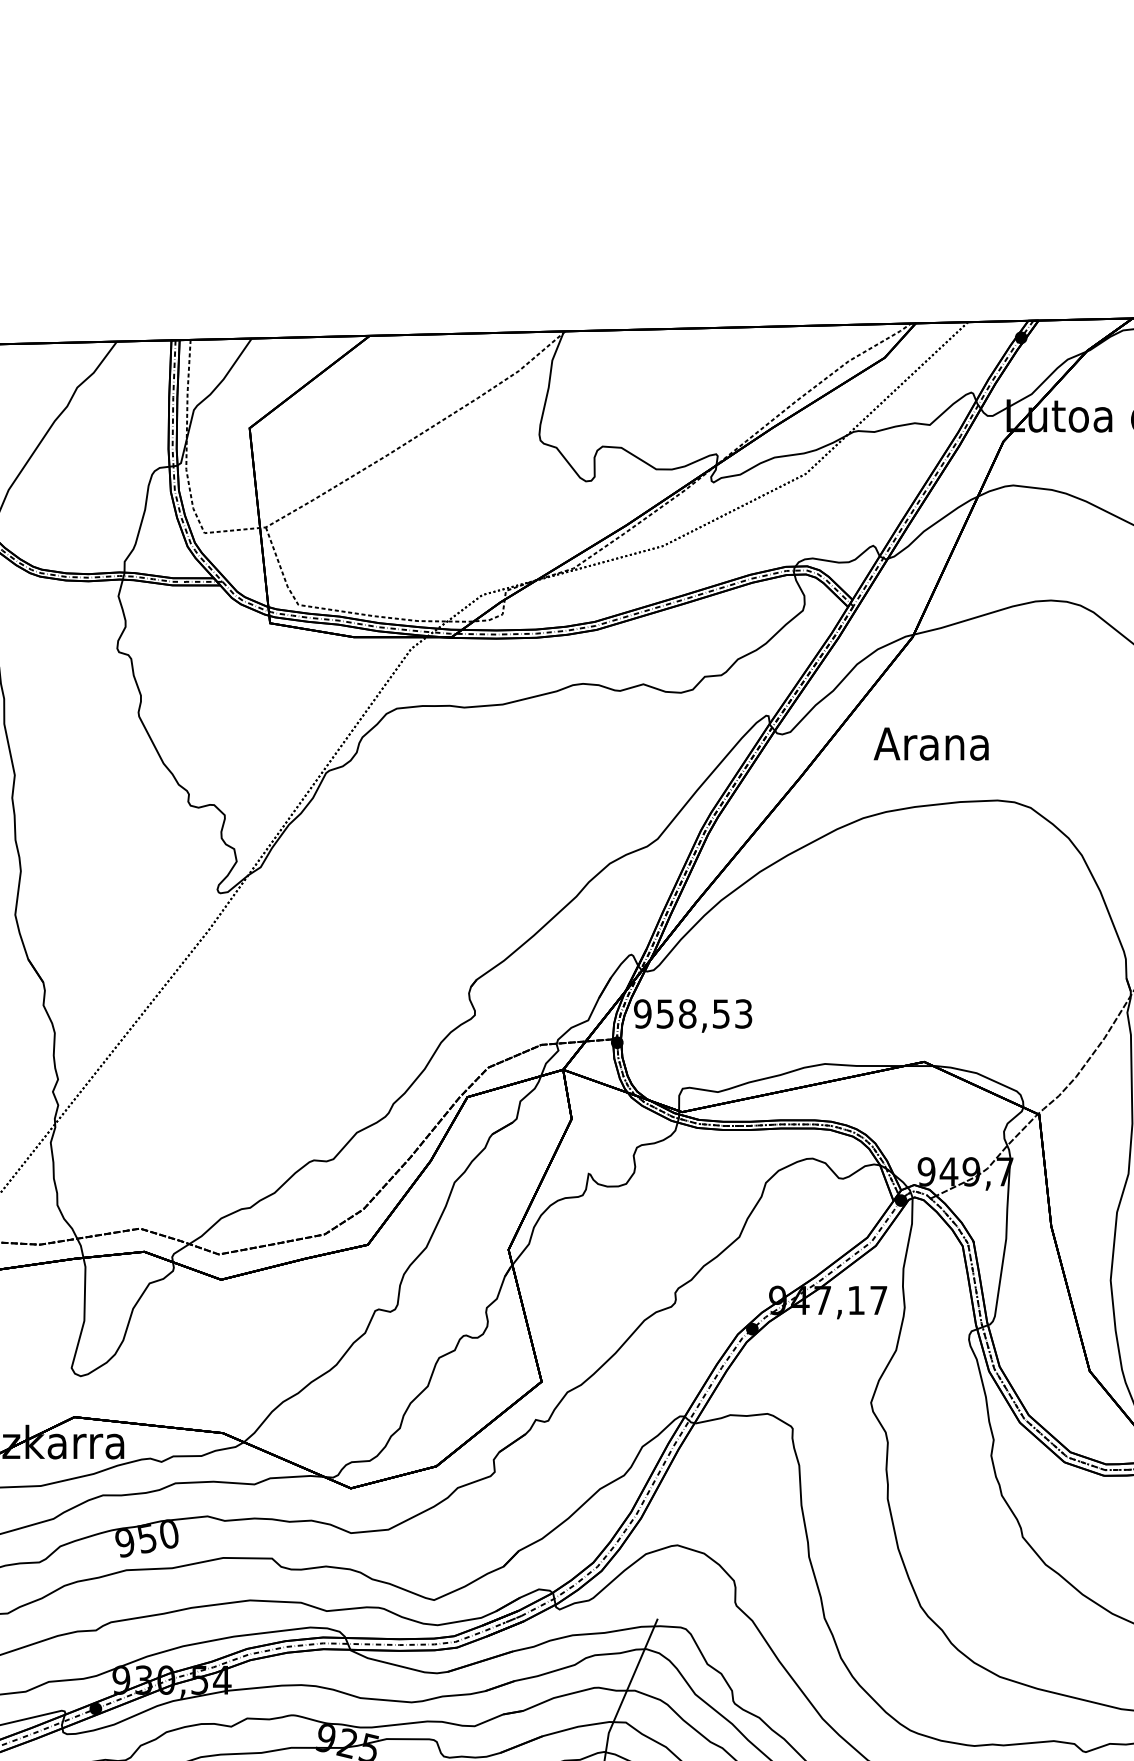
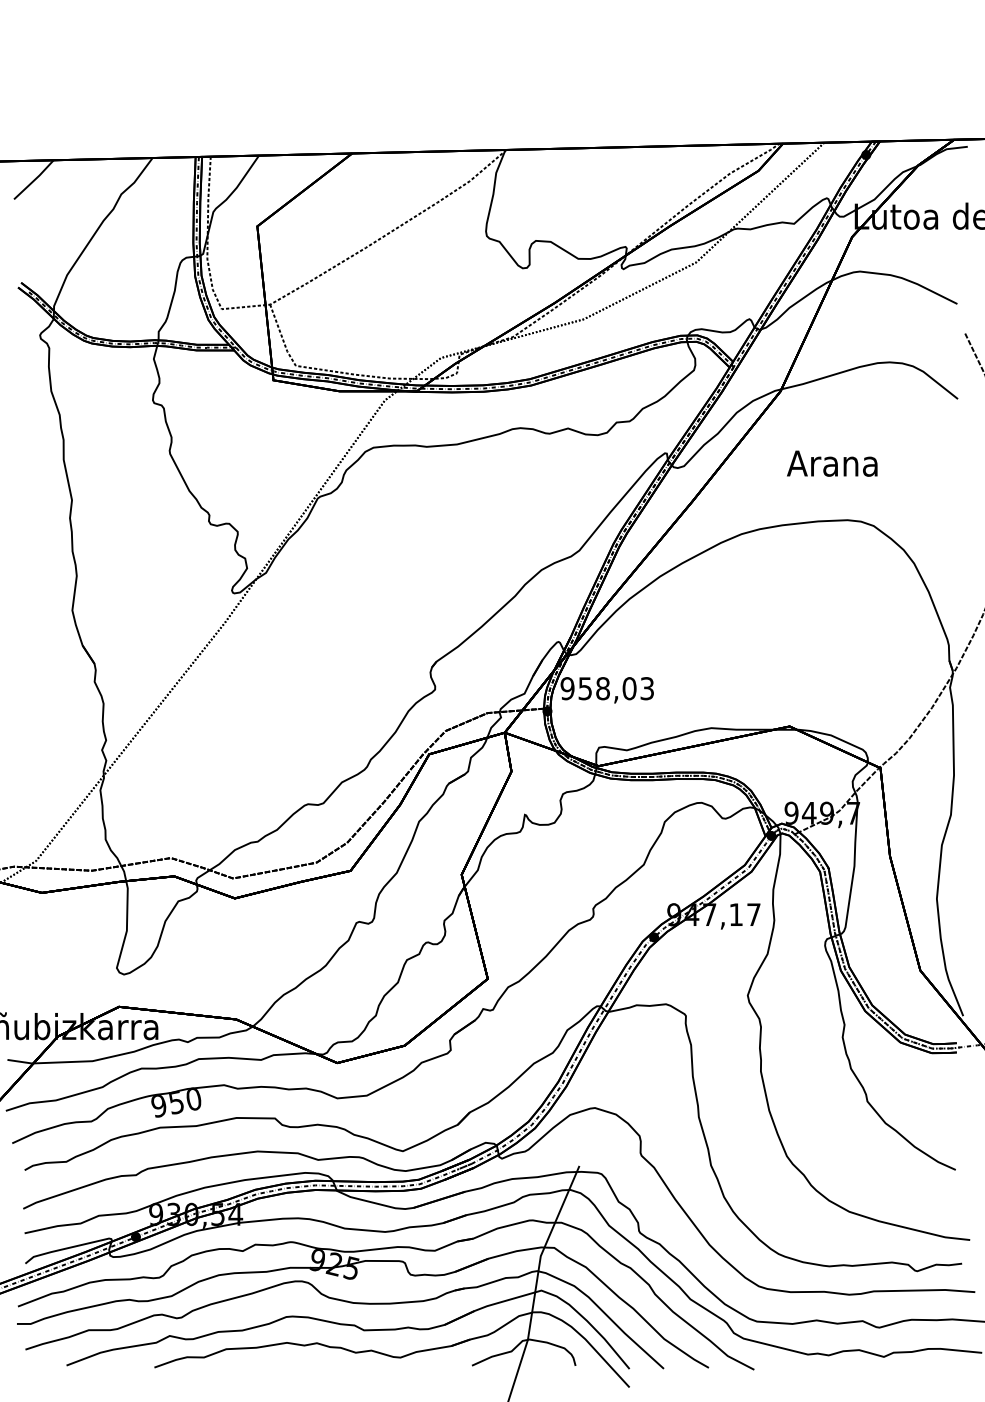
text: (931, 743) -> (832, 463), moved
text: (721, 1013) -> (629, 688), 958,53 -> 958,03

